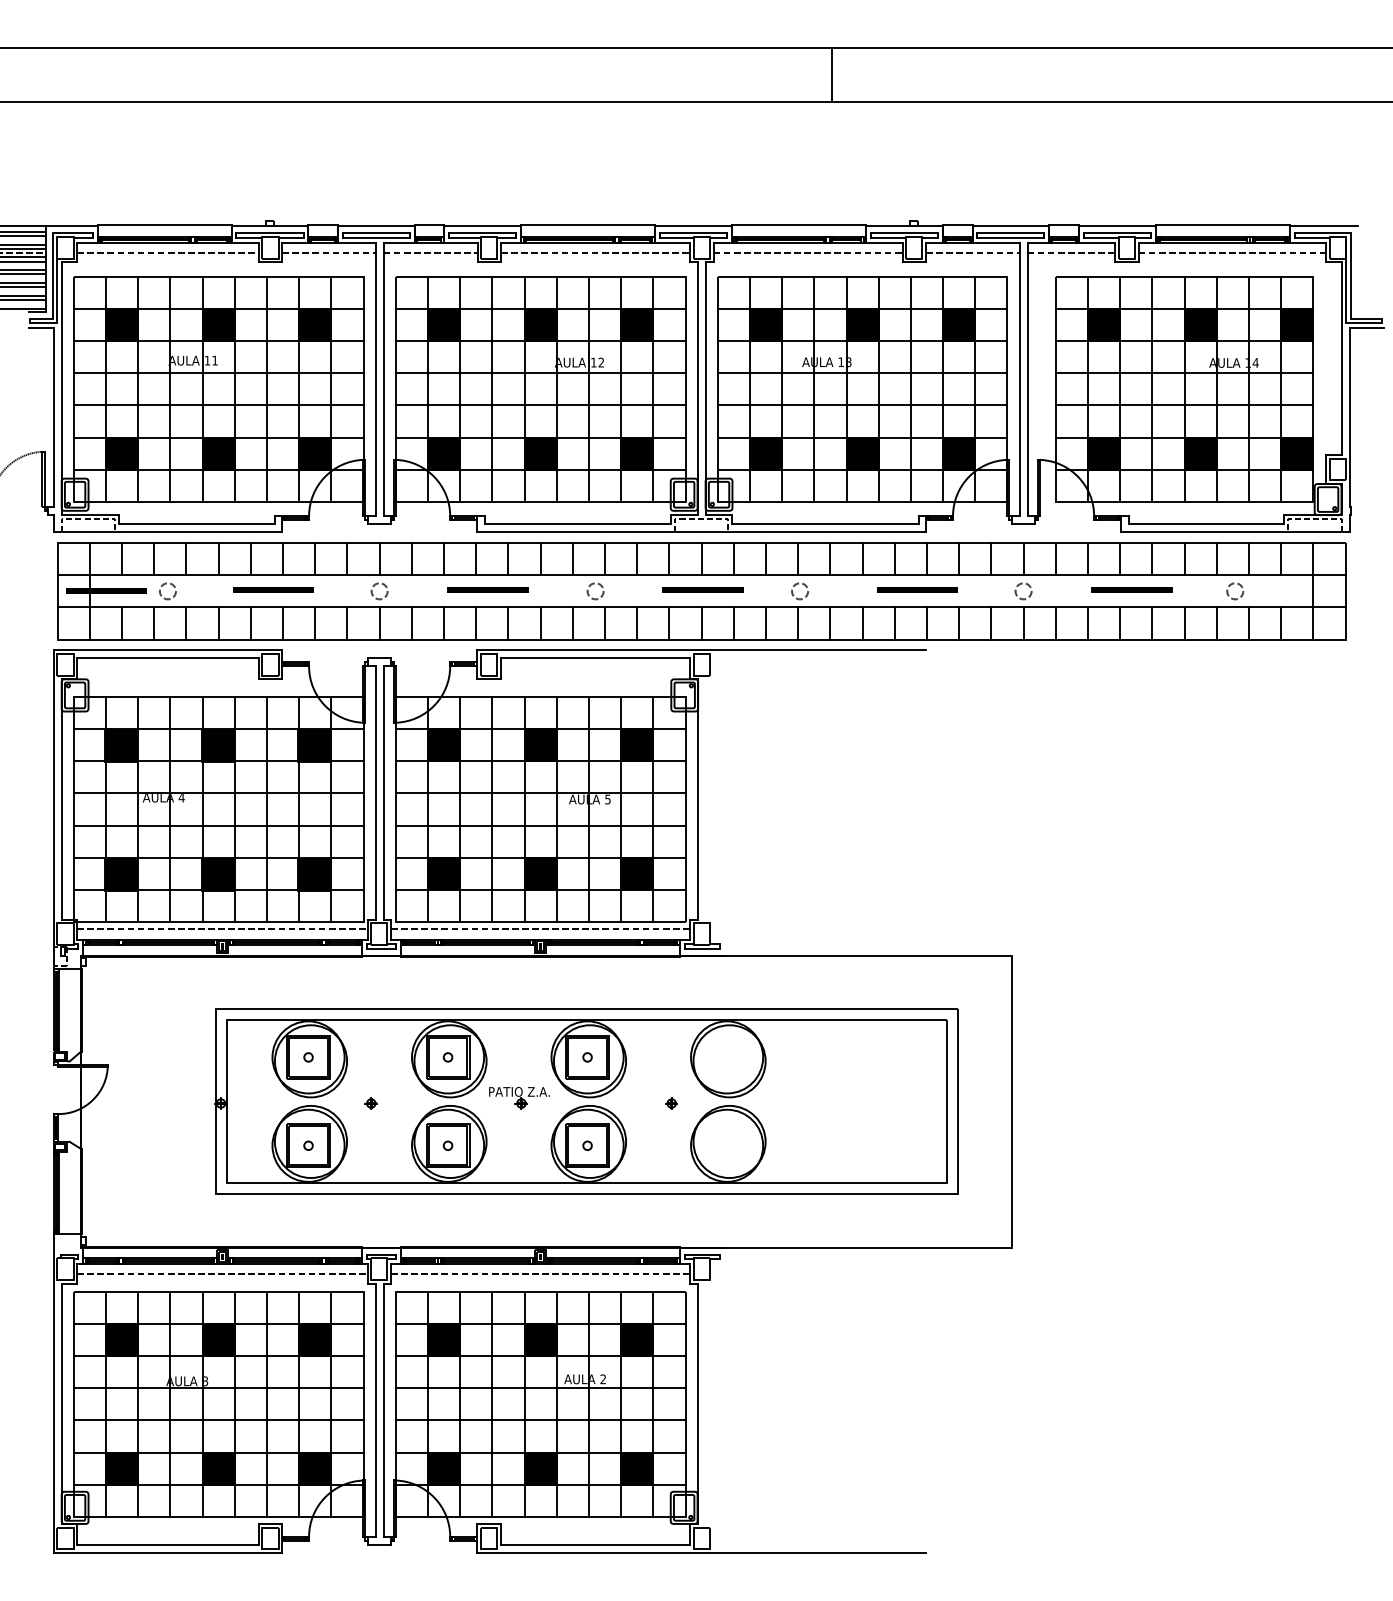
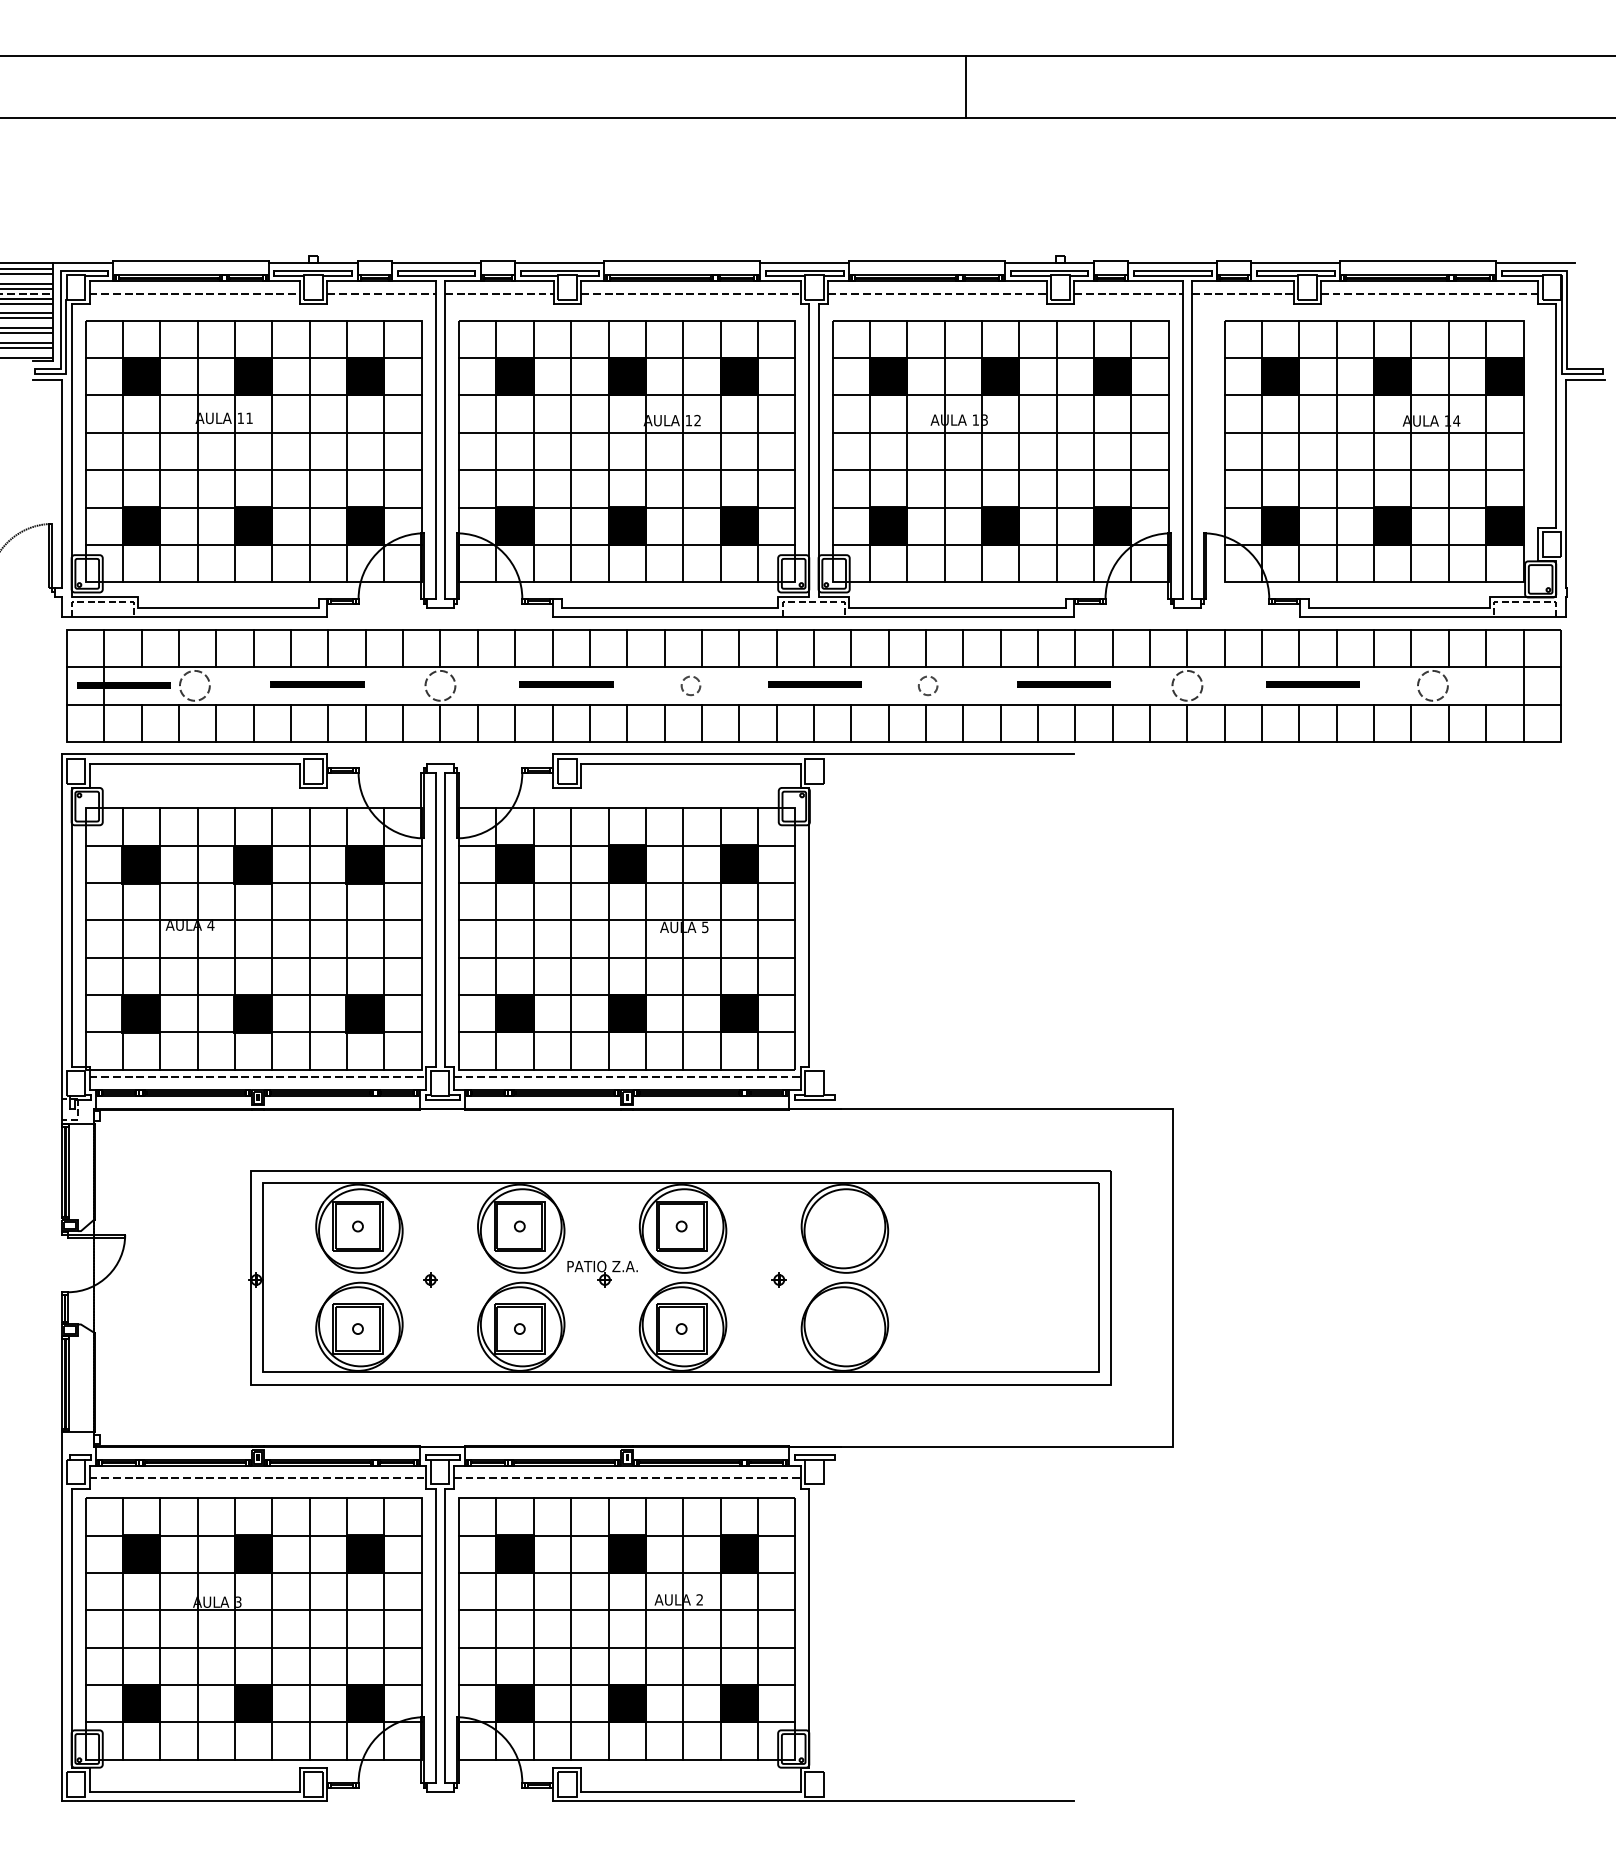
circle: (167, 591) -> (194, 685), size x1.6
circle: (379, 591) -> (440, 685), size x1.6
circle: (1023, 591) -> (1187, 685), size x1.6
circle: (1234, 591) -> (1432, 685), size x1.6

